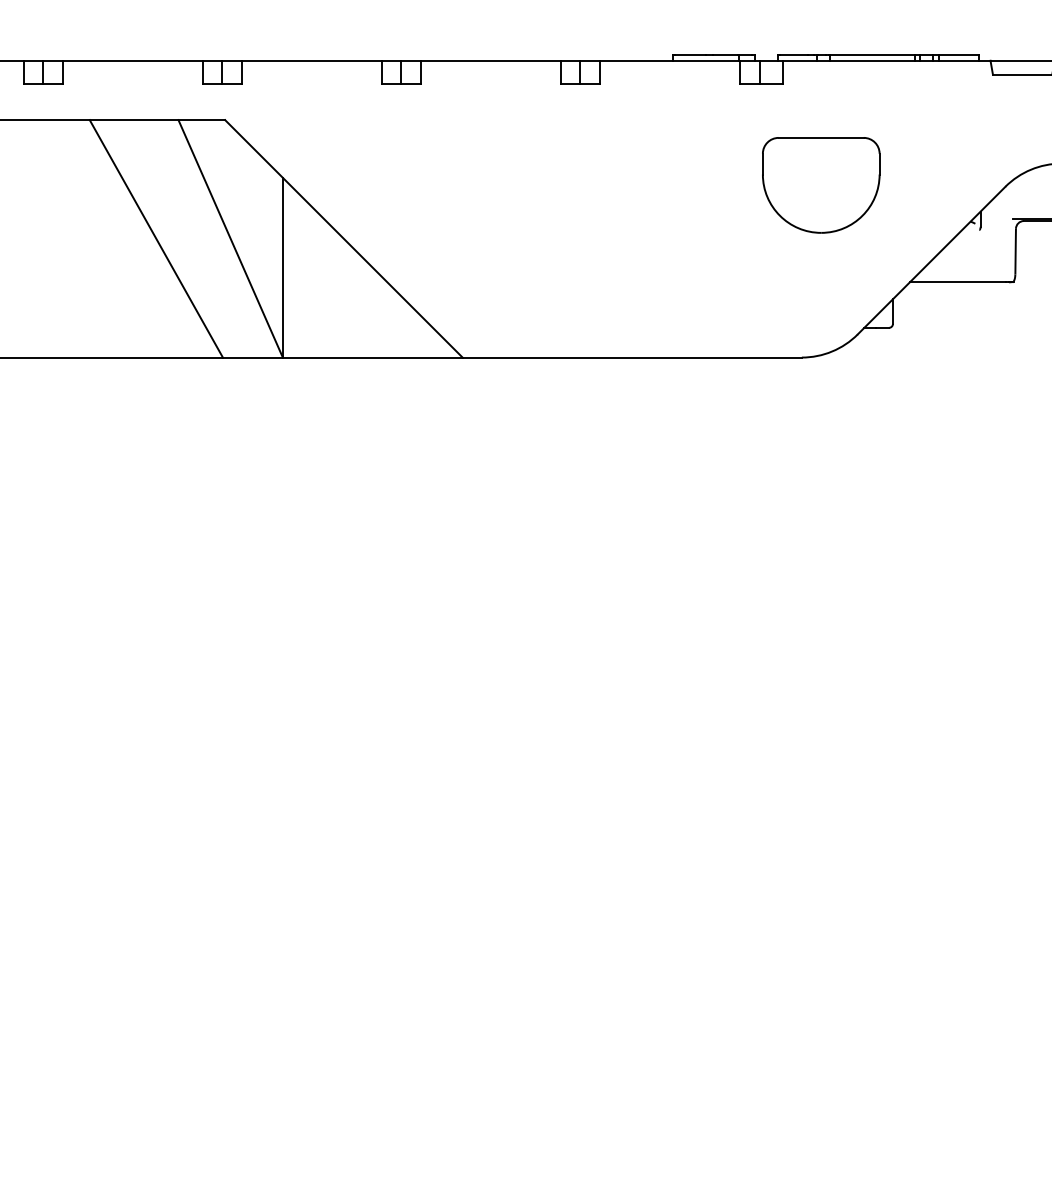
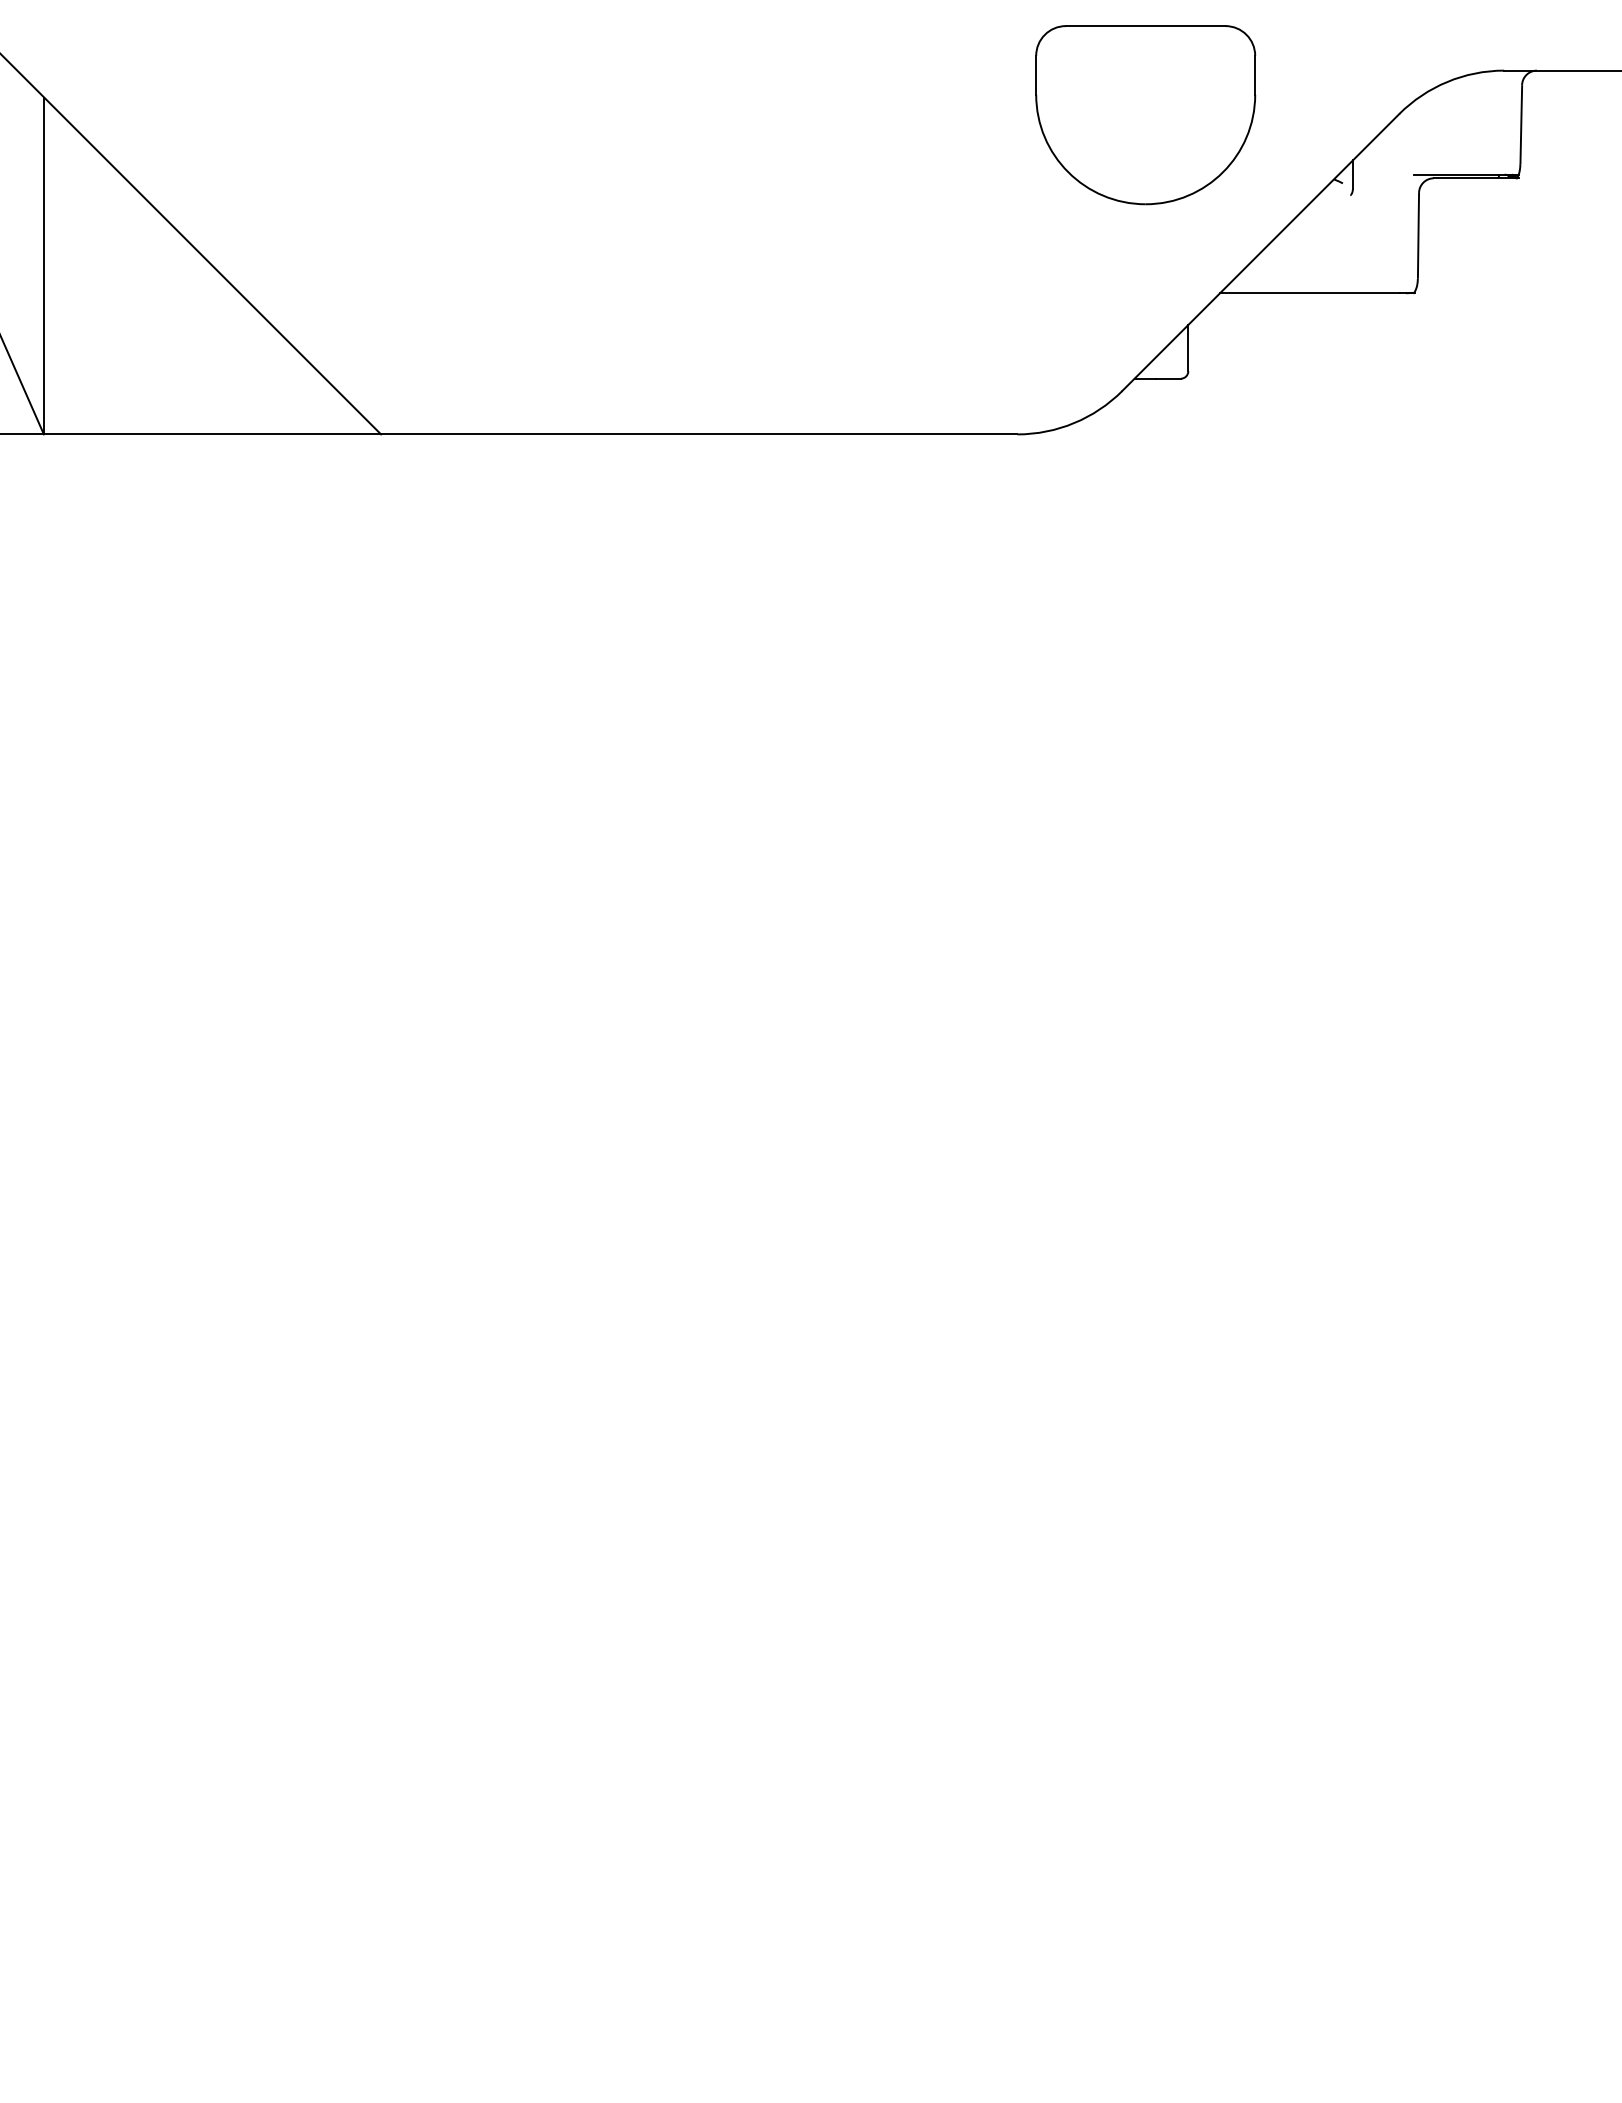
part: (821, 185) -> (1146, 115), moved

